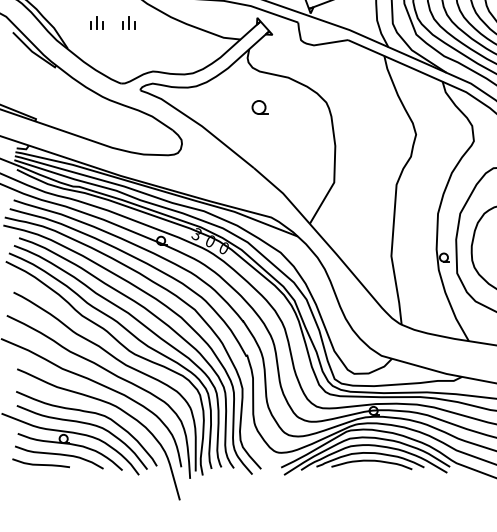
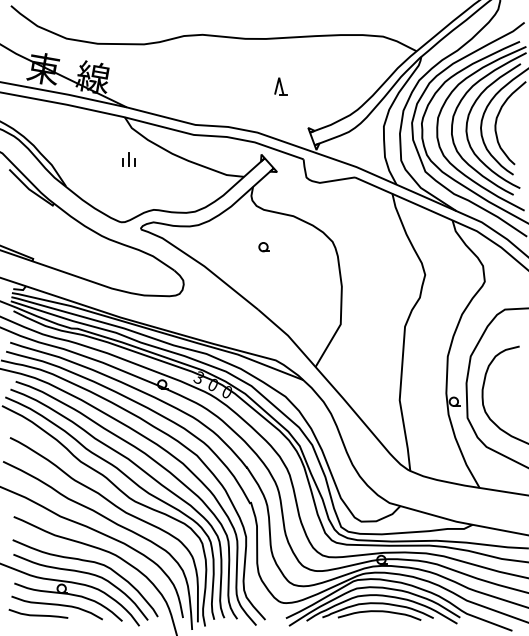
part: (96, 22) -> (95, 159), removed
part: (259, 108) -> (263, 247), size x0.62

